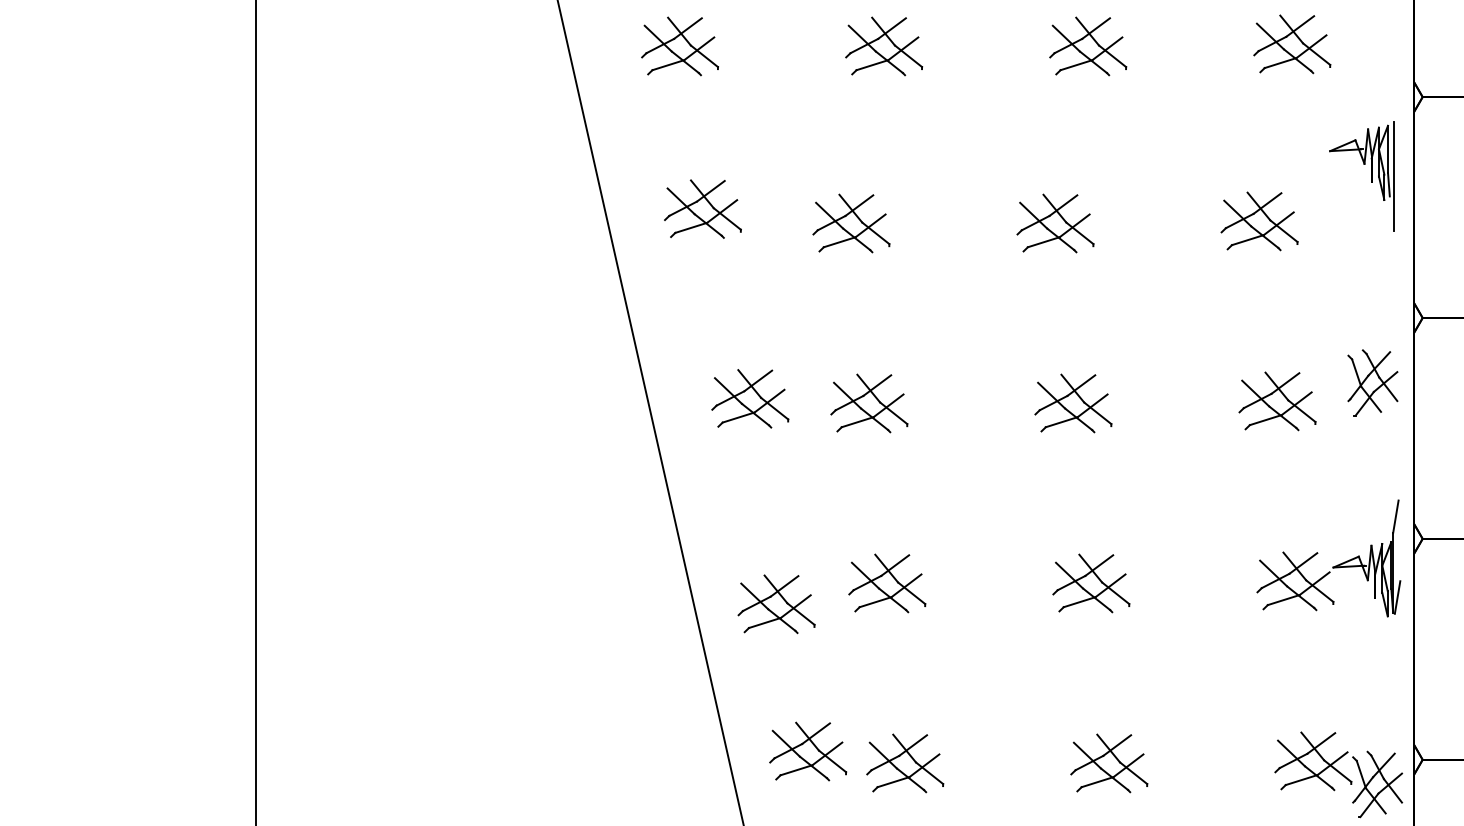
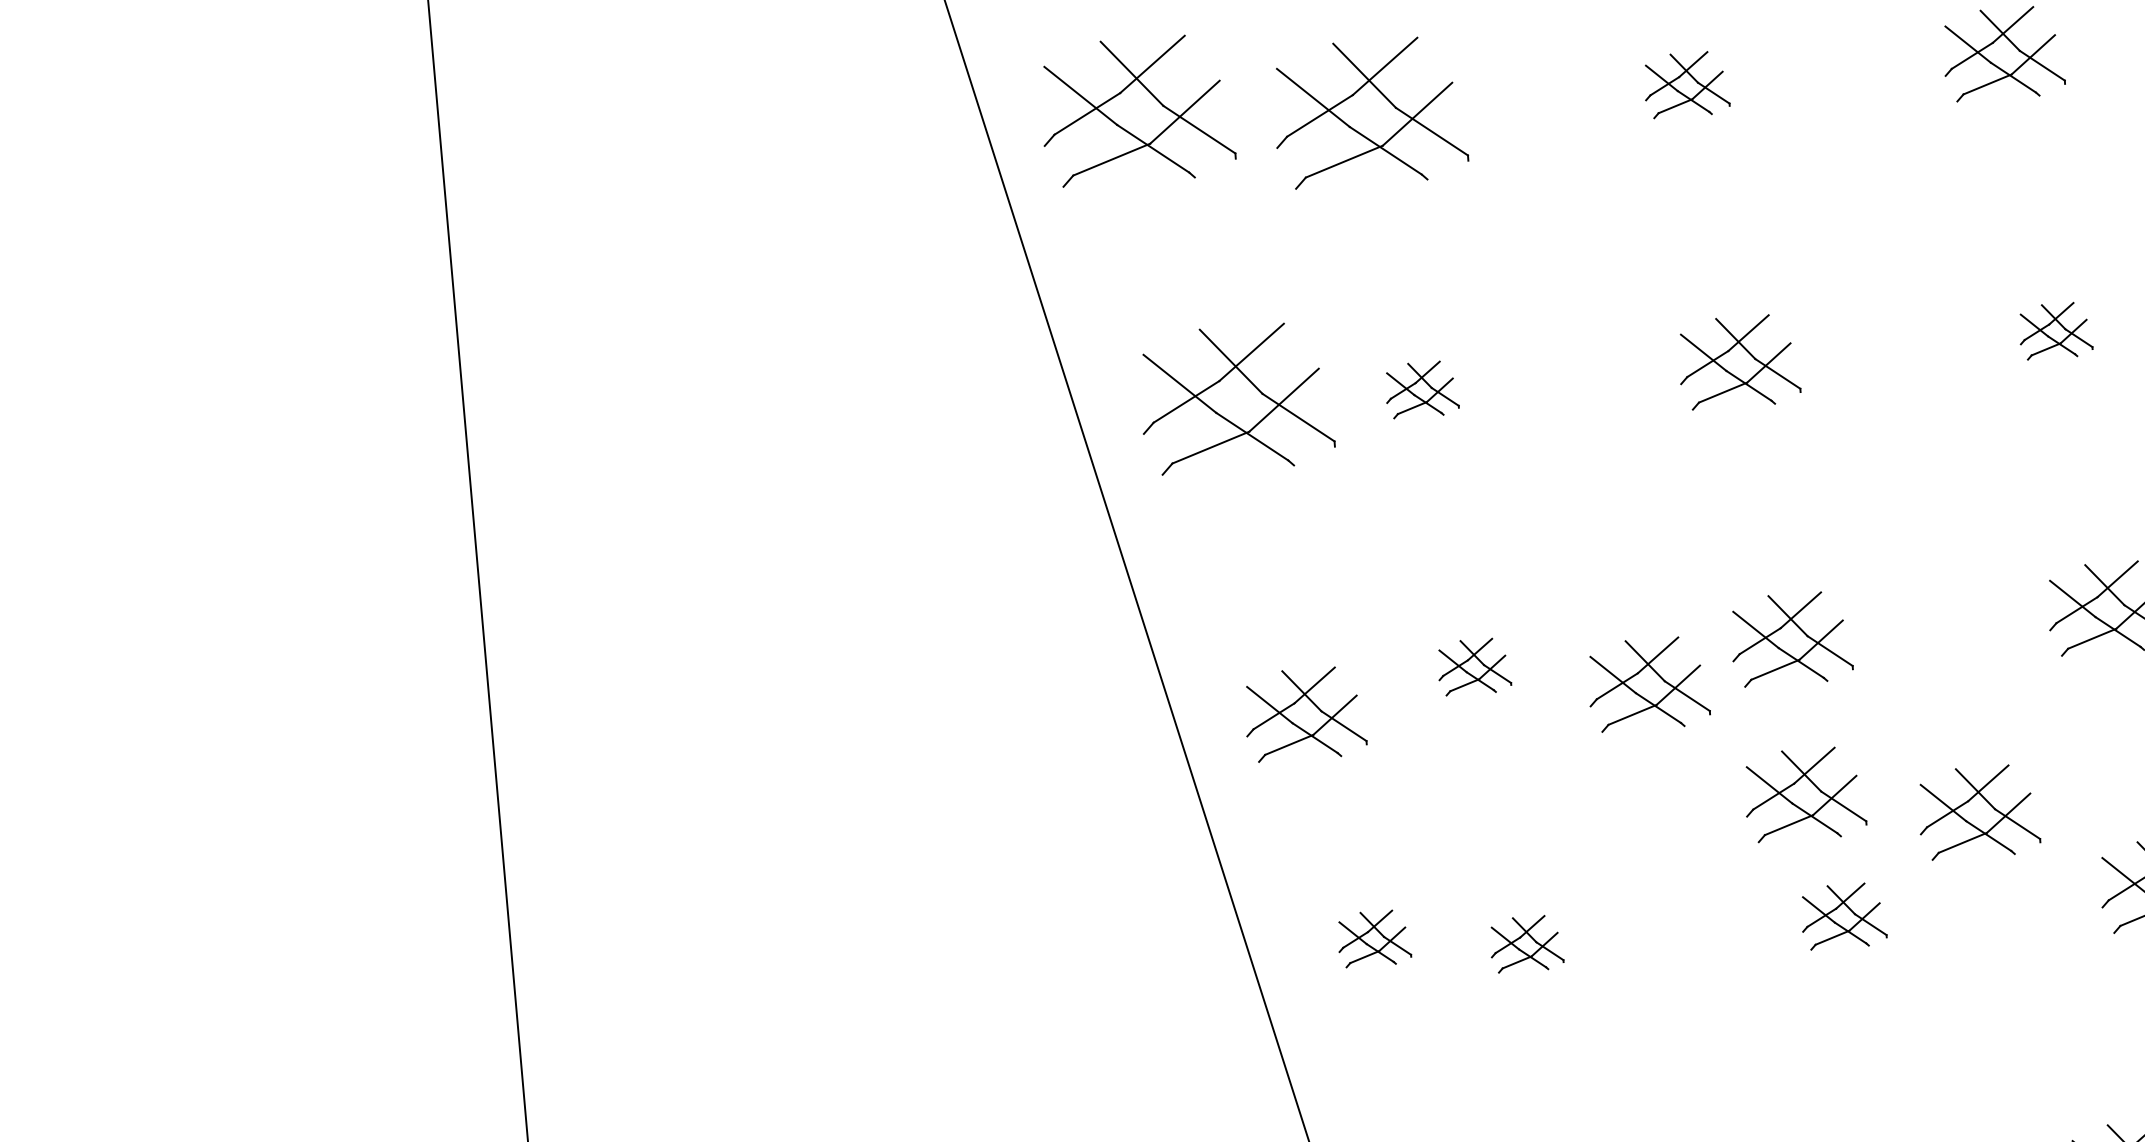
part: (702, 208) -> (1135, 109), size x1.6
part: (851, 223) -> (1369, 112), size x1.6
part: (1055, 223) -> (1686, 84), size x0.7
part: (750, 398) -> (1236, 398), size x1.6
part: (1277, 401) -> (2055, 331), size x0.6
part: (869, 403) -> (1421, 389), size x0.6
part: (887, 583) -> (1474, 666), size x0.6
part: (997, 604) -> (1648, 684), added
part: (1091, 683) -> (1804, 794), added
part: (1201, 704) -> (1978, 812), added
part: (808, 751) -> (1374, 938), size x0.6
part: (905, 763) -> (1526, 944), size x0.6
part: (1109, 763) -> (1843, 916), size x0.7

